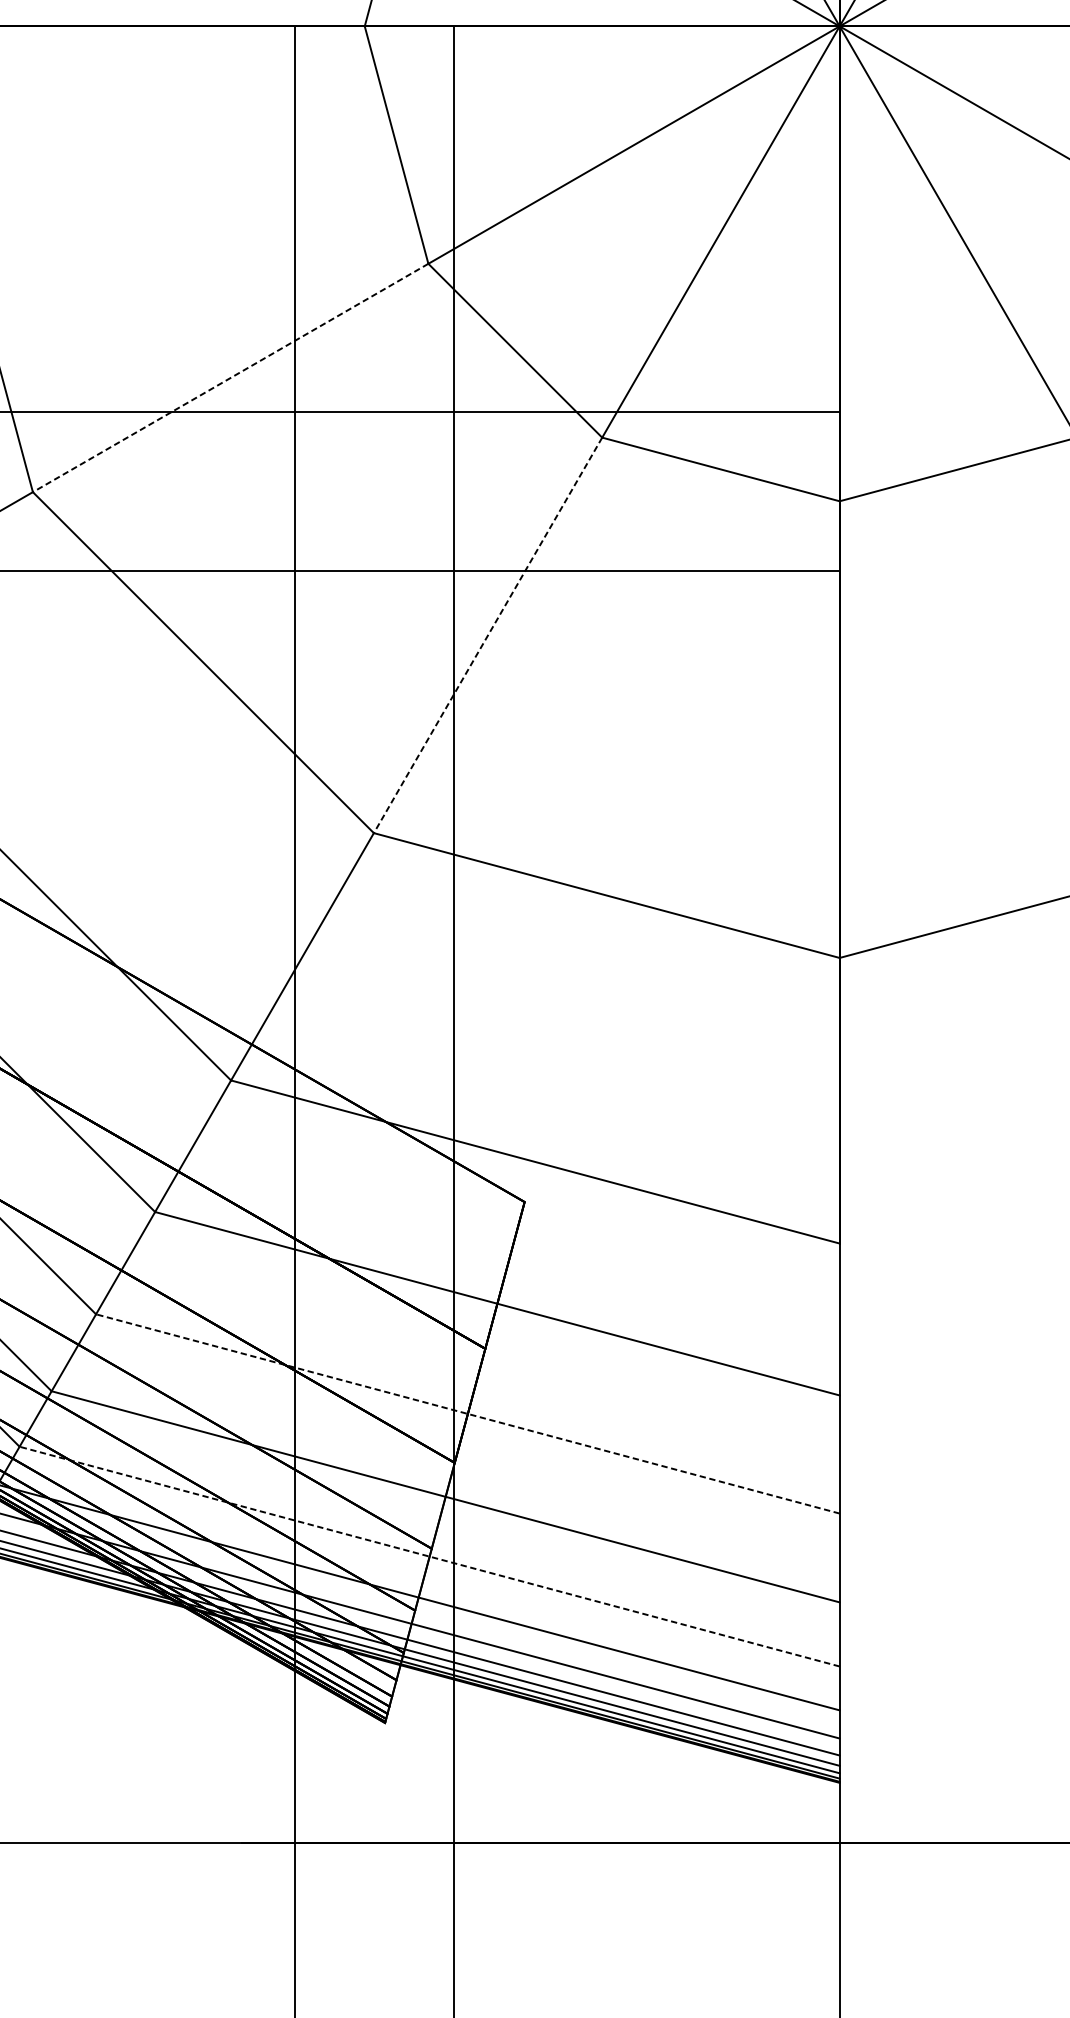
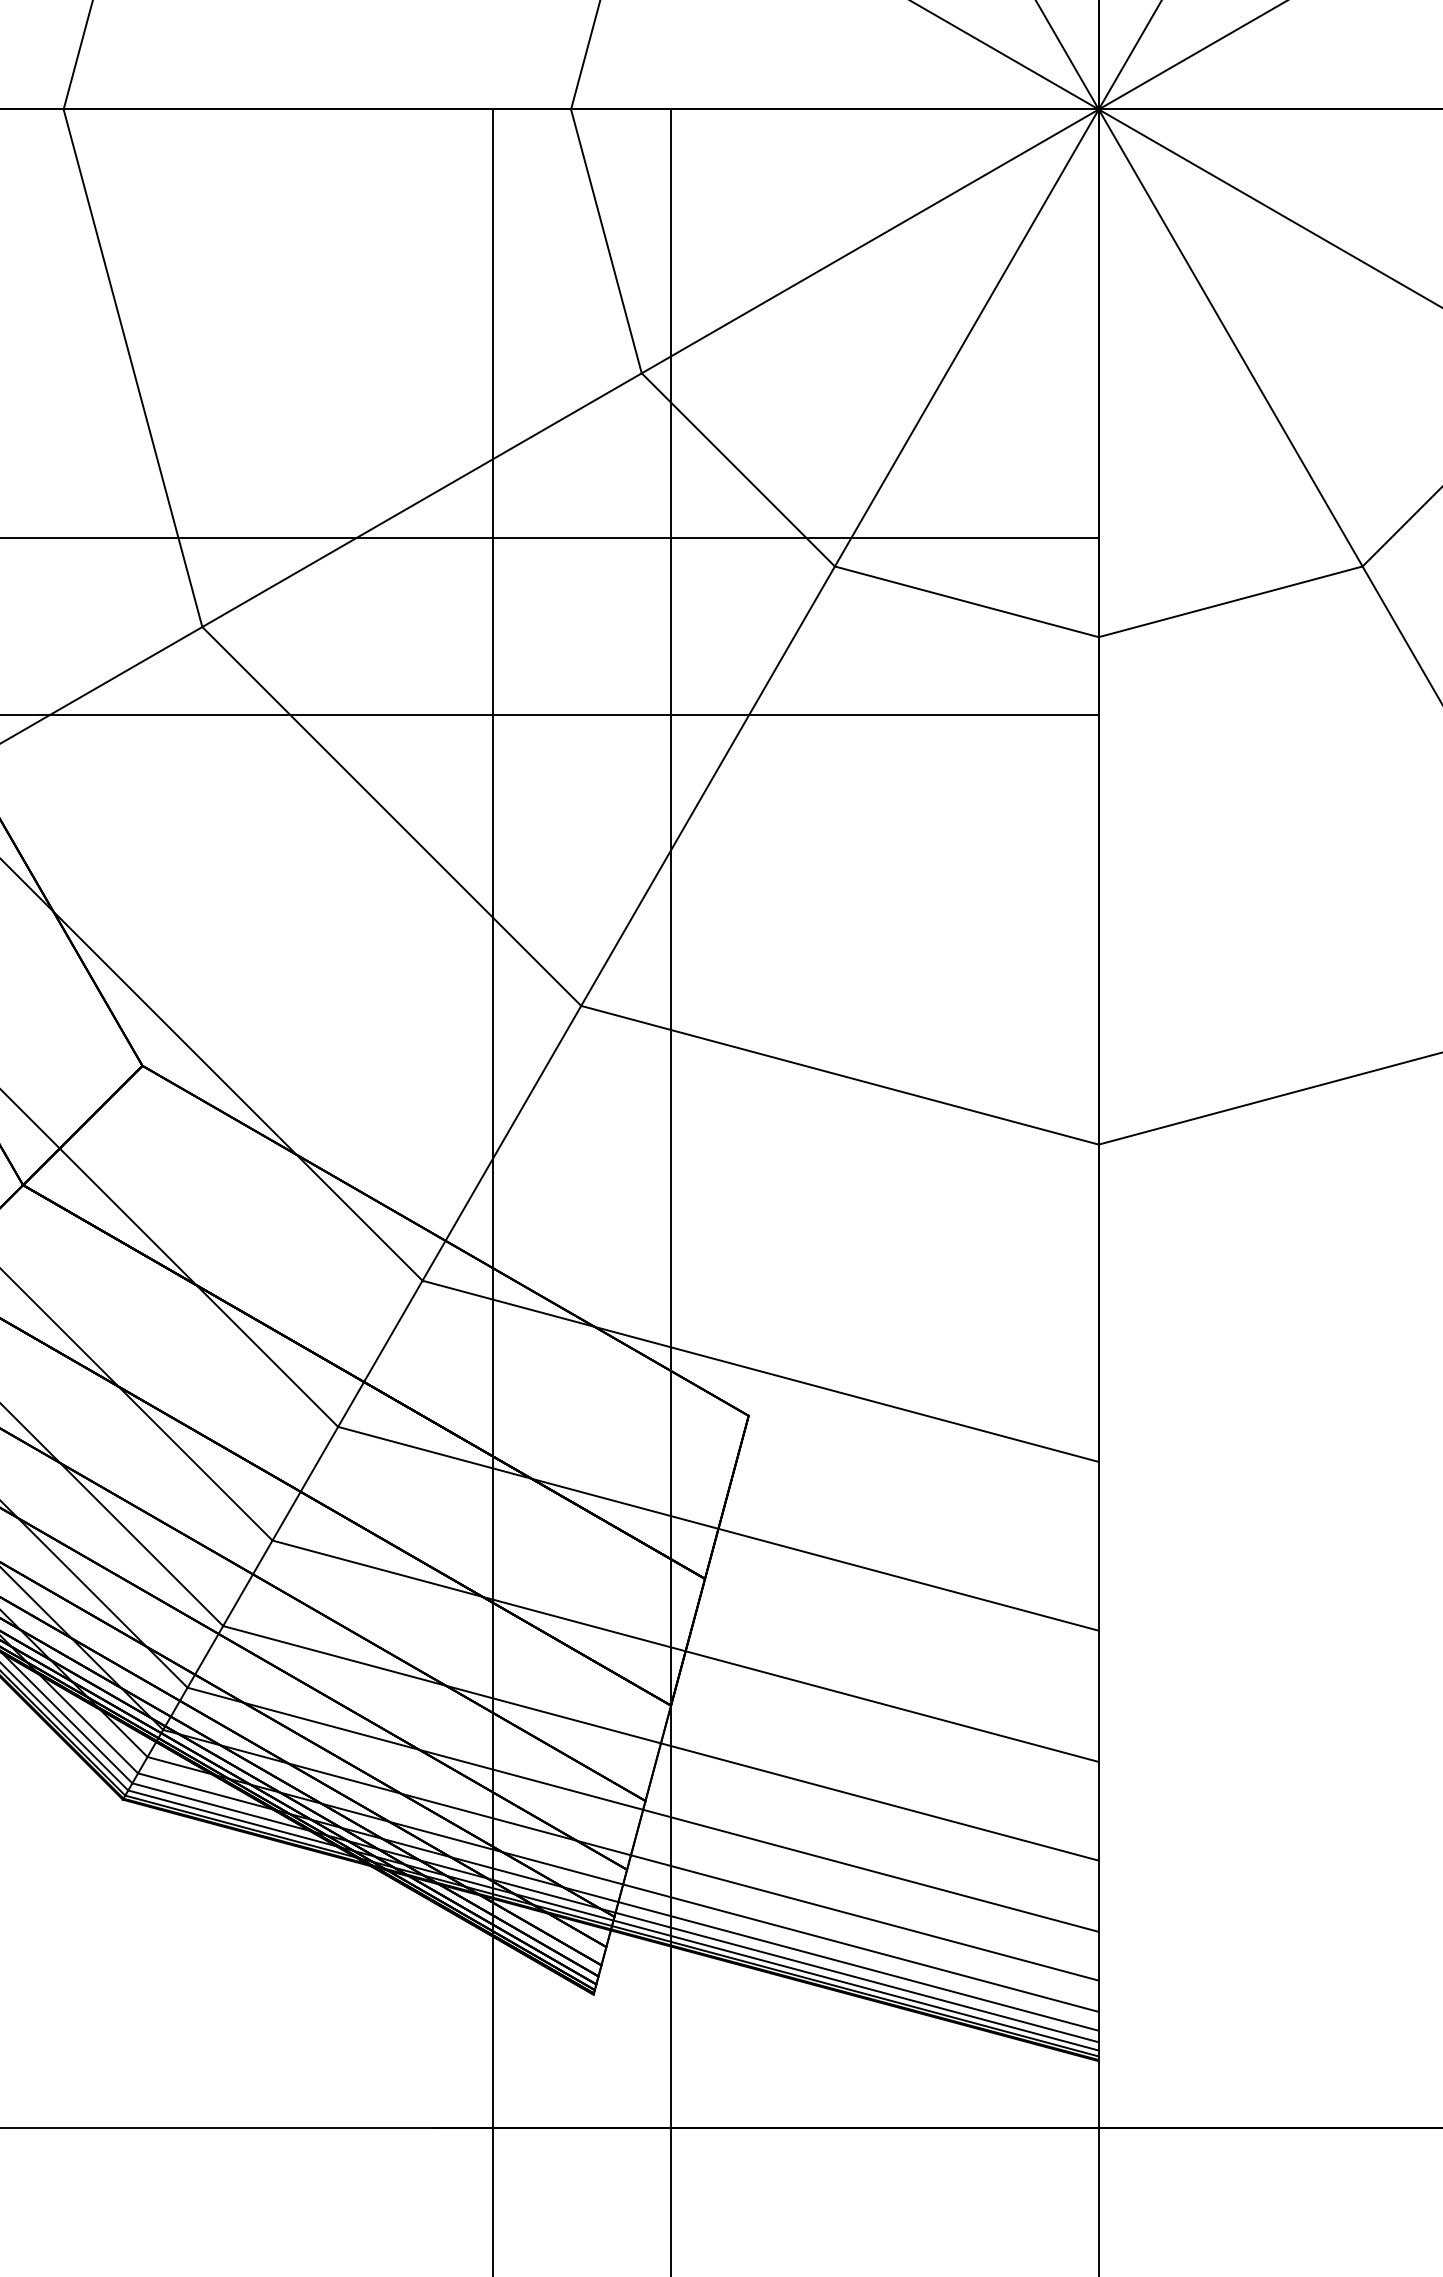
line: (231, 378) -> (422, 500), dashed -> solid
line: (488, 635) -> (708, 786), dashed -> solid
line: (467, 1414) -> (685, 1651), dashed -> solid
line: (429, 1556) -> (643, 1809), dashed -> solid

